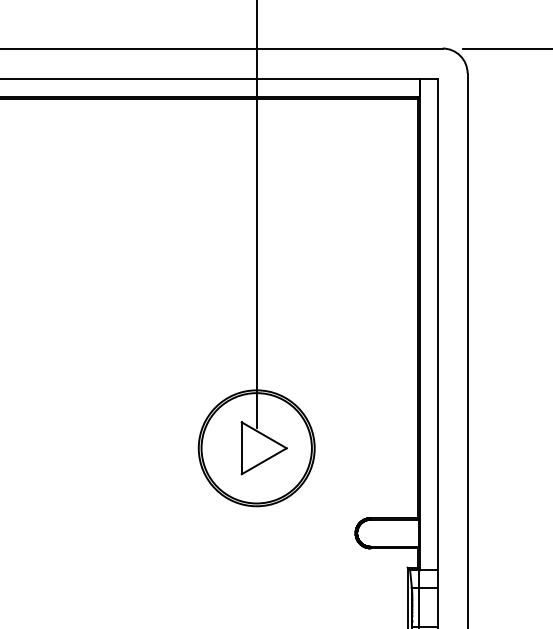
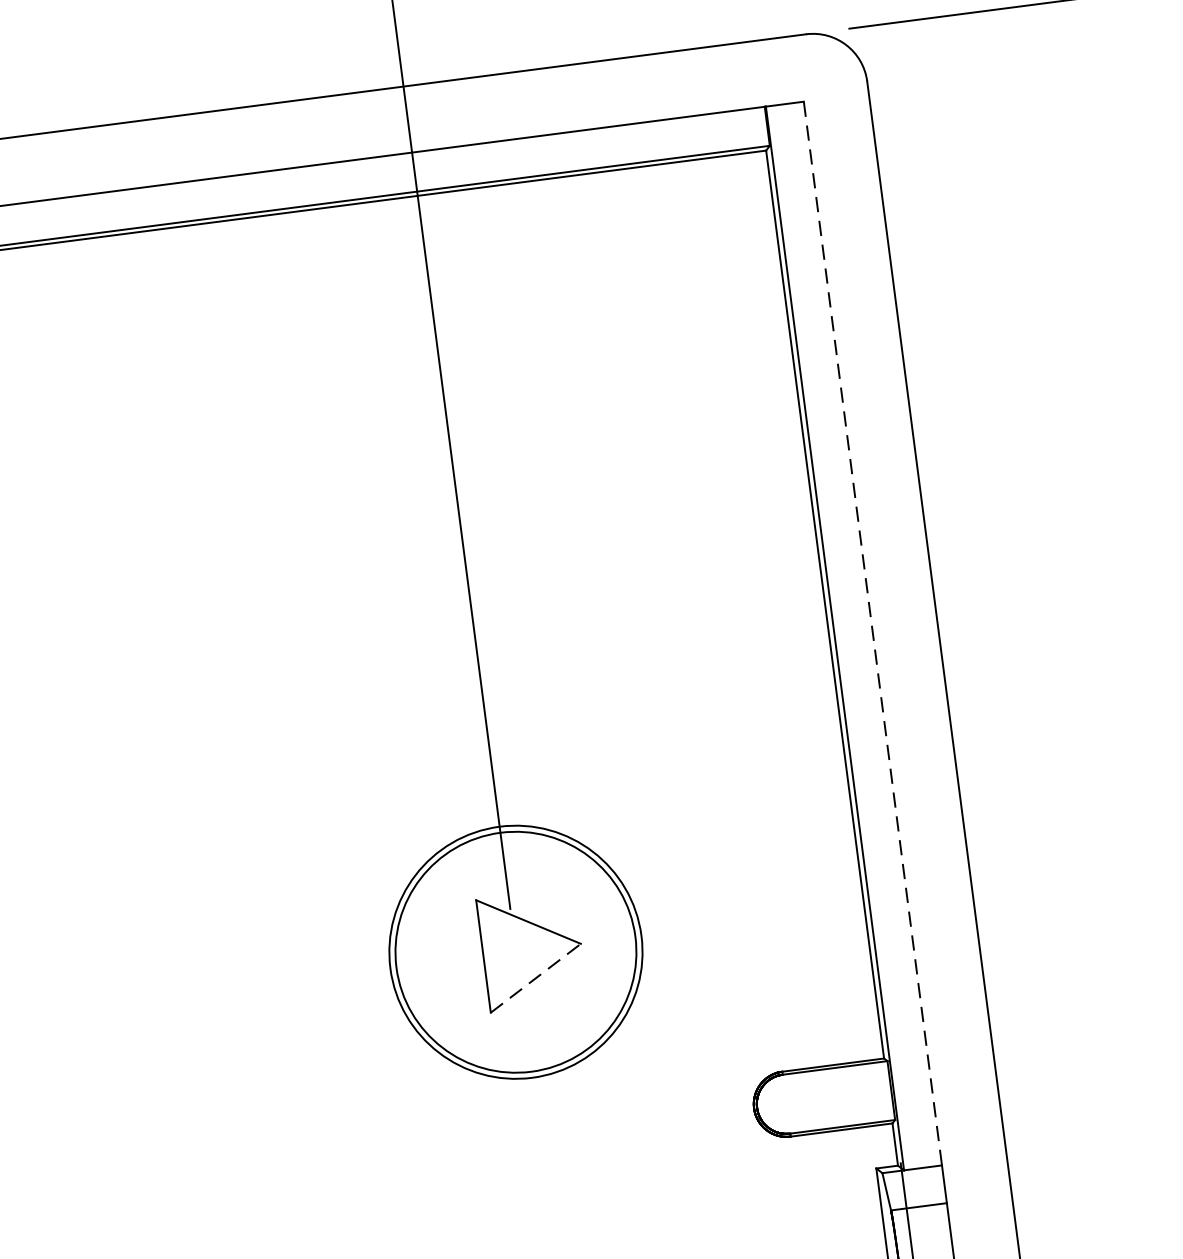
line: (437, 324) -> (872, 633), solid -> dashed
line: (264, 461) -> (536, 978), solid -> dashed

